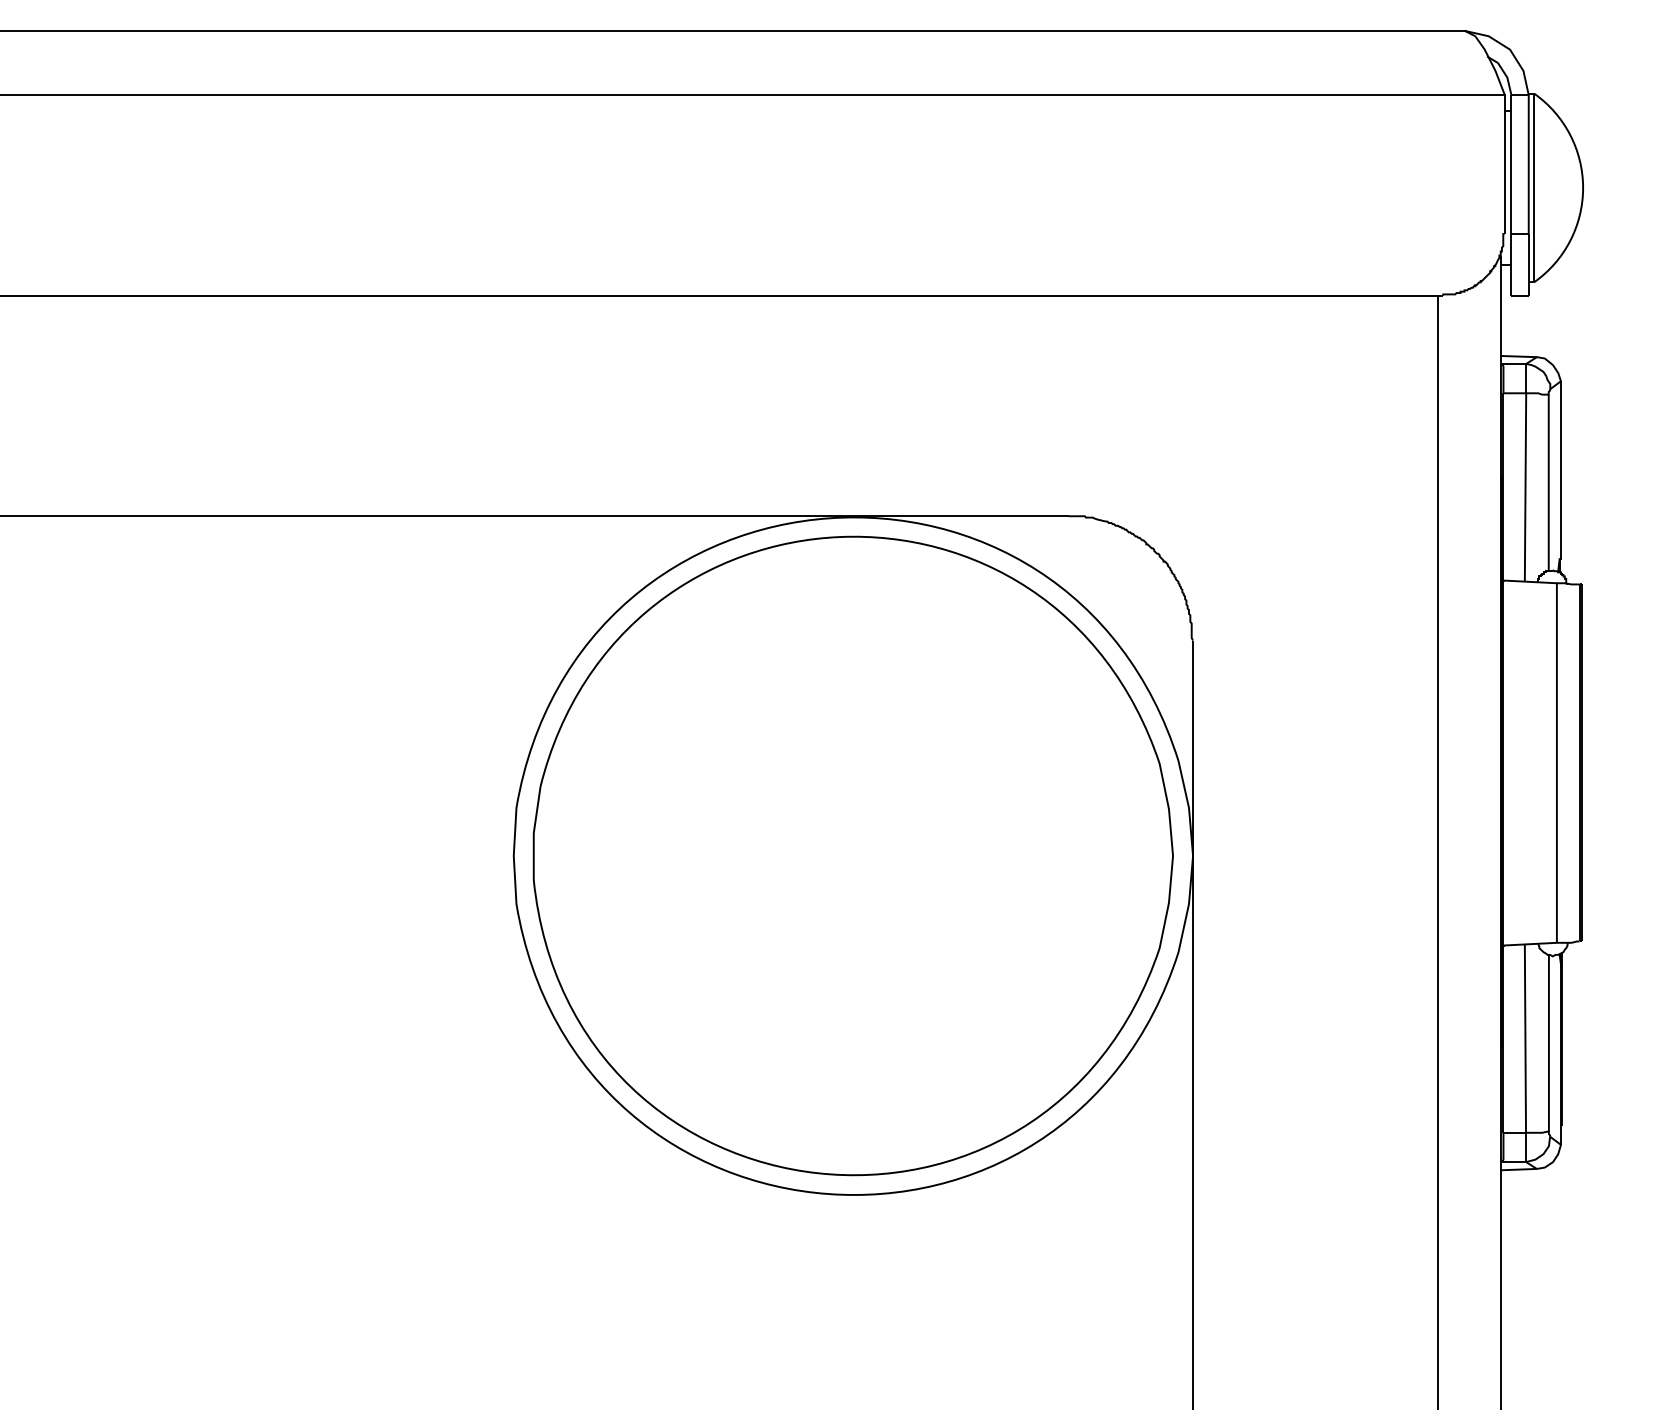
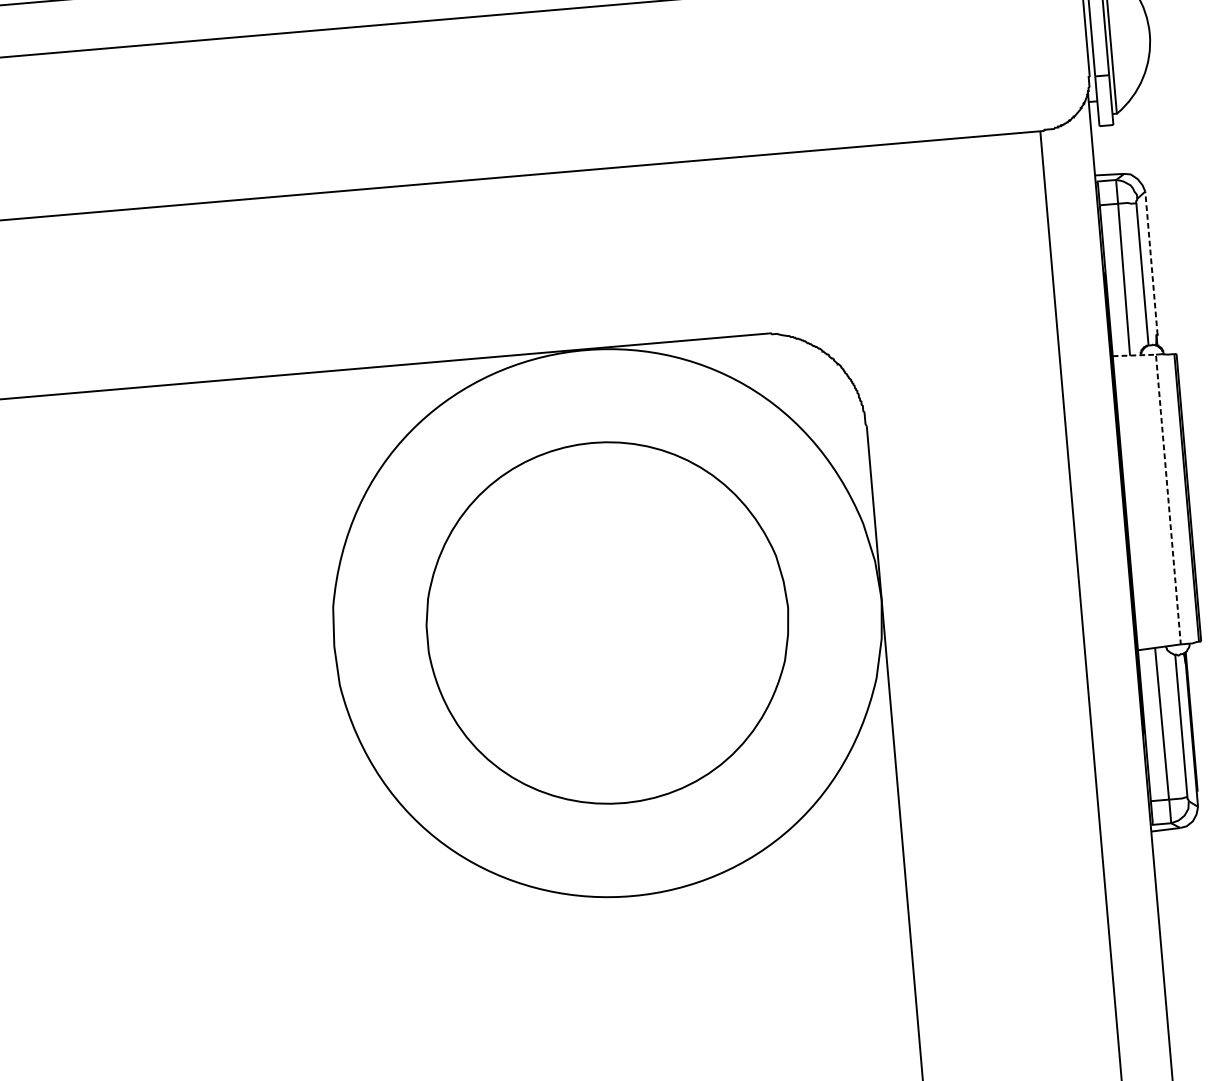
line: (1560, 470) -> (1151, 263), solid -> dashed
line: (1556, 736) -> (1166, 478), solid -> dashed
part: (852, 855) -> (607, 622), size x0.7

